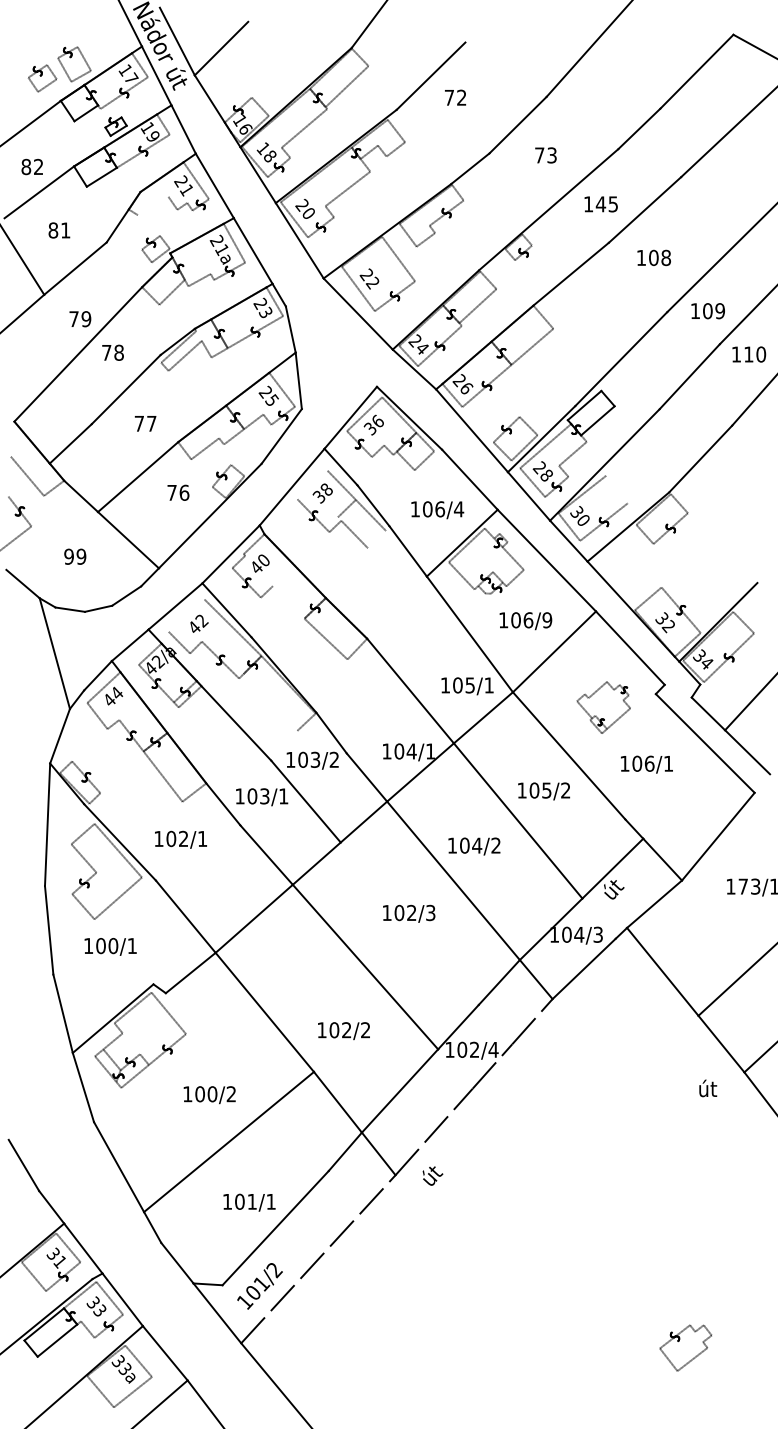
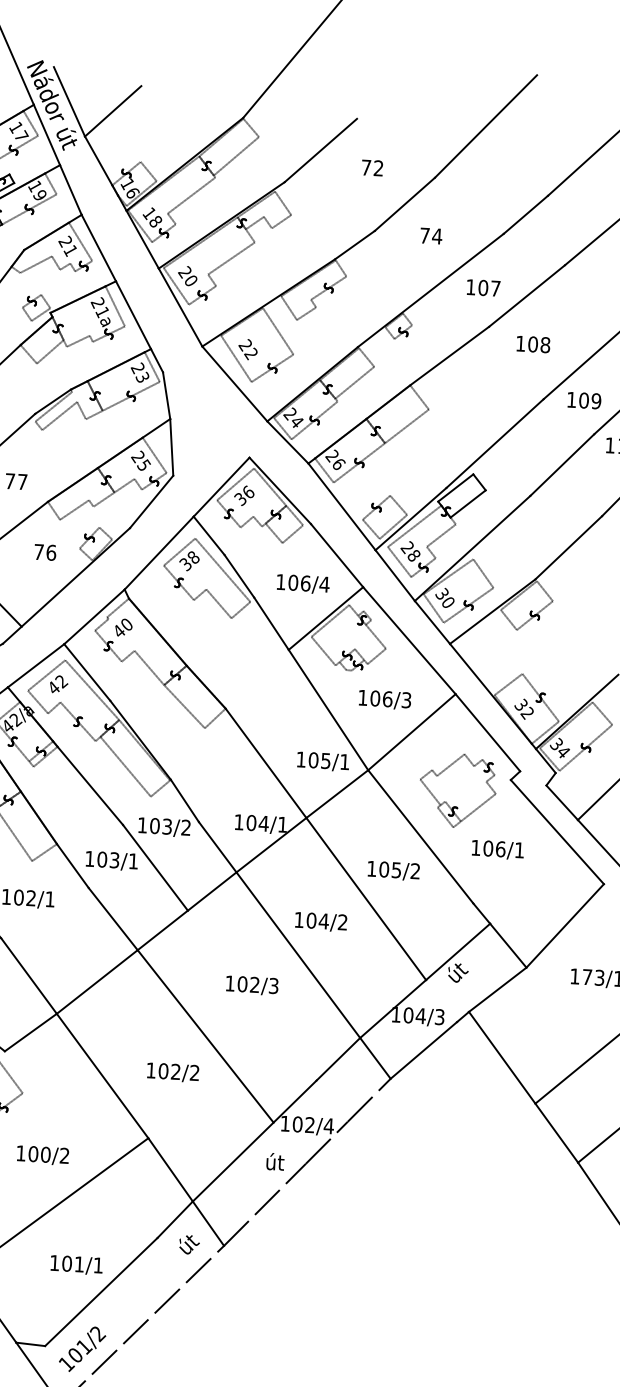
text: (455, 97) -> (372, 167), moved
text: (552, 155) -> (437, 236), 73 -> 74
text: (606, 204) -> (488, 288), 145 -> 107
line: (152, 205) -> (35, 264), added
line: (312, 484) -> (179, 551), added
line: (616, 489) -> (482, 573), added
line: (346, 508) -> (240, 610), moved
line: (288, 602) -> (149, 668), added
line: (186, 615) -> (46, 675), added
text: (547, 620) -> (406, 700), 106/9 -> 106/3
line: (270, 701) -> (125, 765), added
part: (603, 707) -> (457, 790), size x1.43
text: (343, 1031) -> (172, 1073), moved
text: (708, 1088) -> (275, 1161), moved
text: (432, 1175) -> (189, 1244), moved

